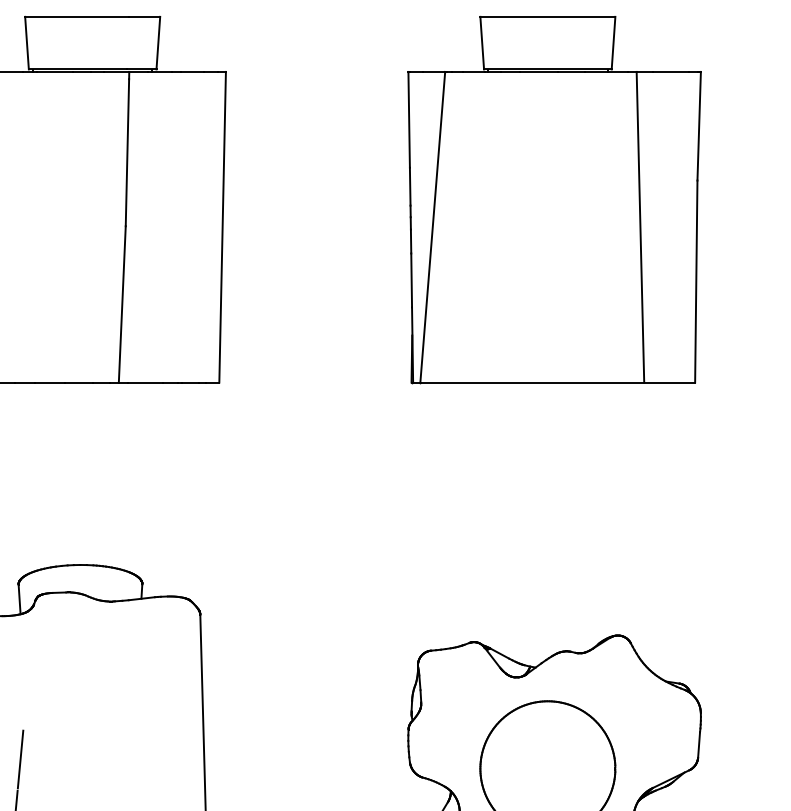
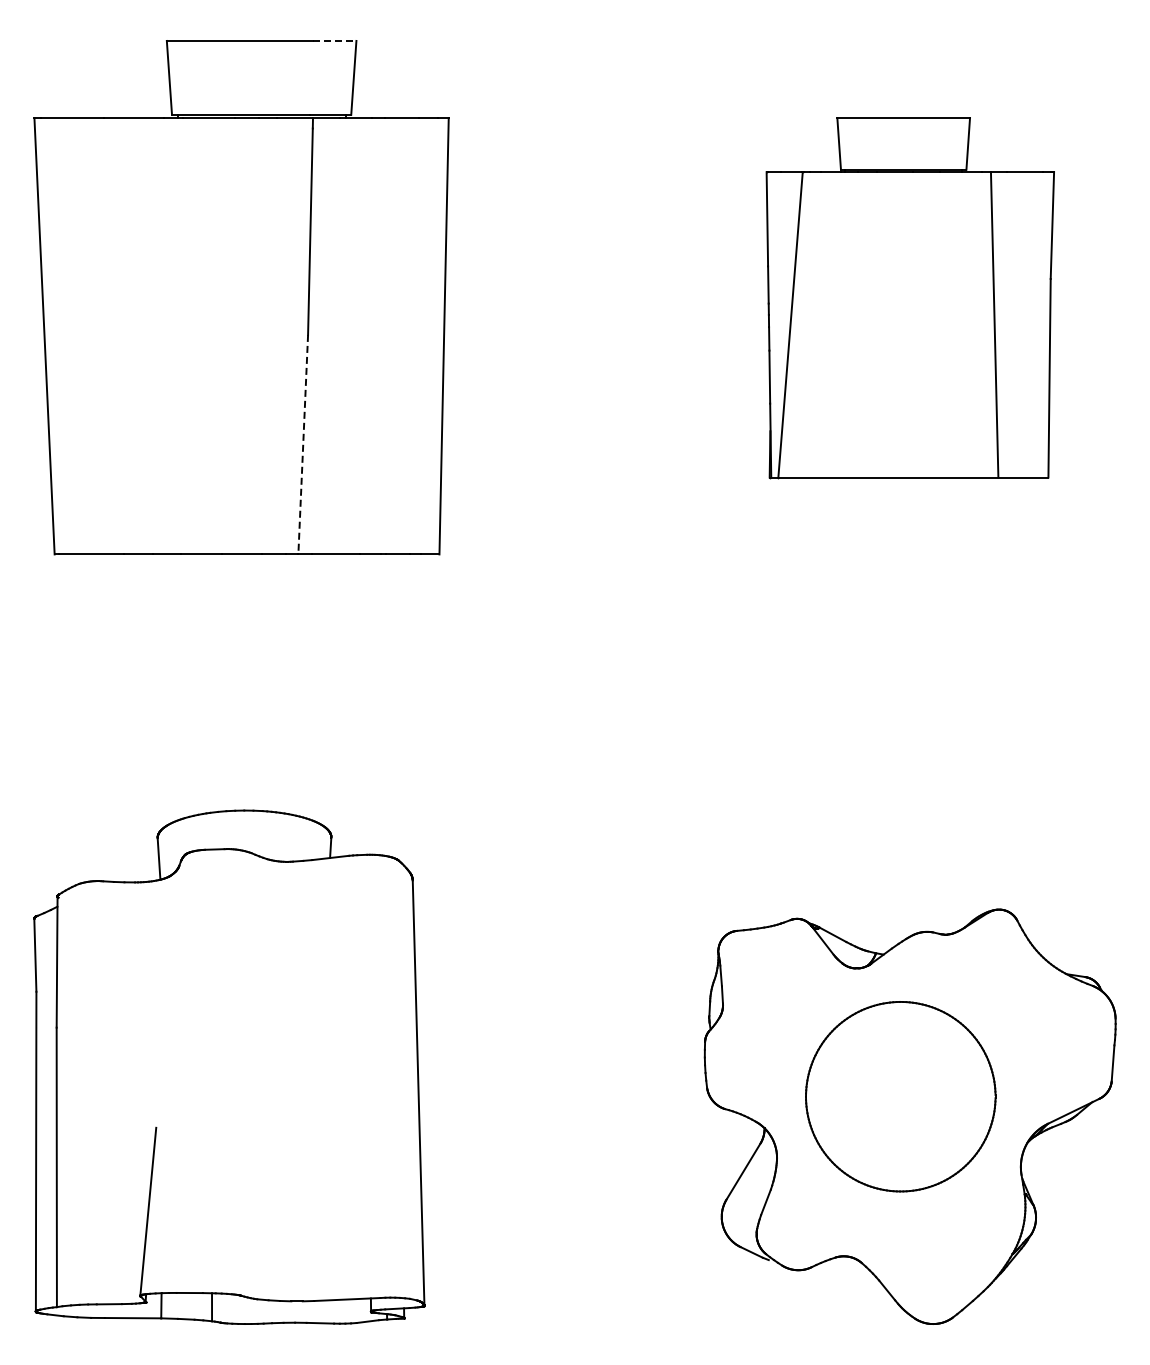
line: (144, 16) -> (334, 40), solid -> dashed
part: (554, 199) -> (910, 297), size x0.7
line: (122, 304) -> (303, 444), solid -> dashed
line: (20, 759) -> (160, 1083), removed

